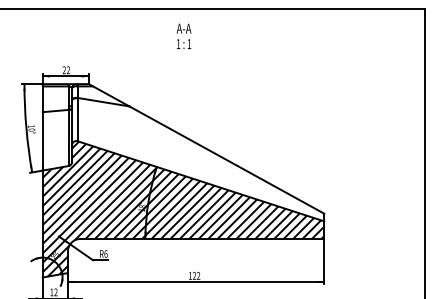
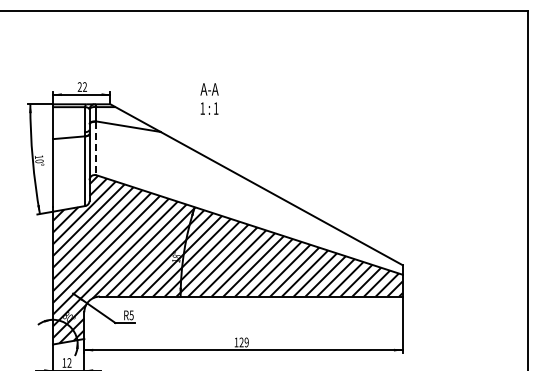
text: (183, 35) -> (209, 98), moved
line: (77, 119) -> (96, 148), solid -> dashed
text: (105, 254) -> (131, 315), R6 -> R5
text: (198, 275) -> (246, 342), 122 -> 129

